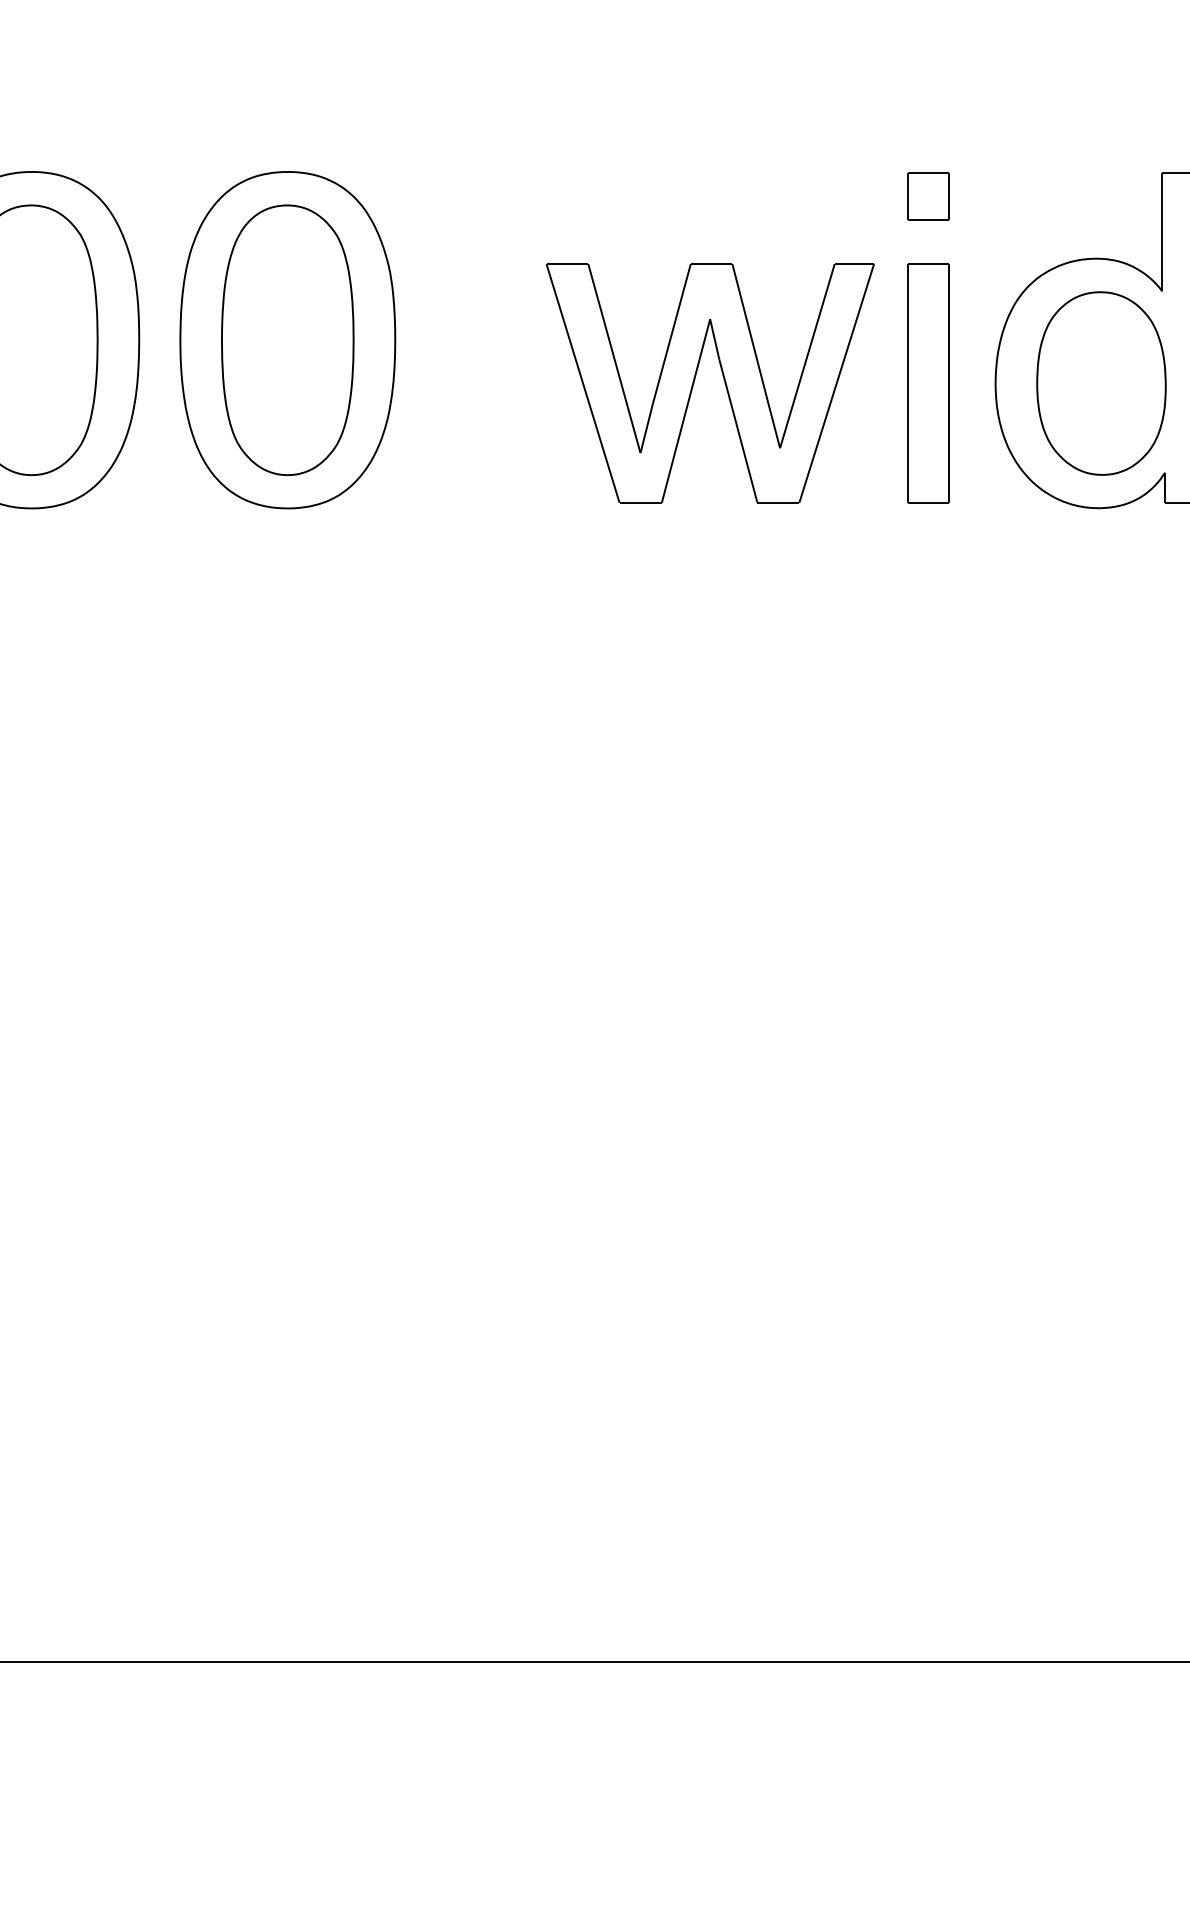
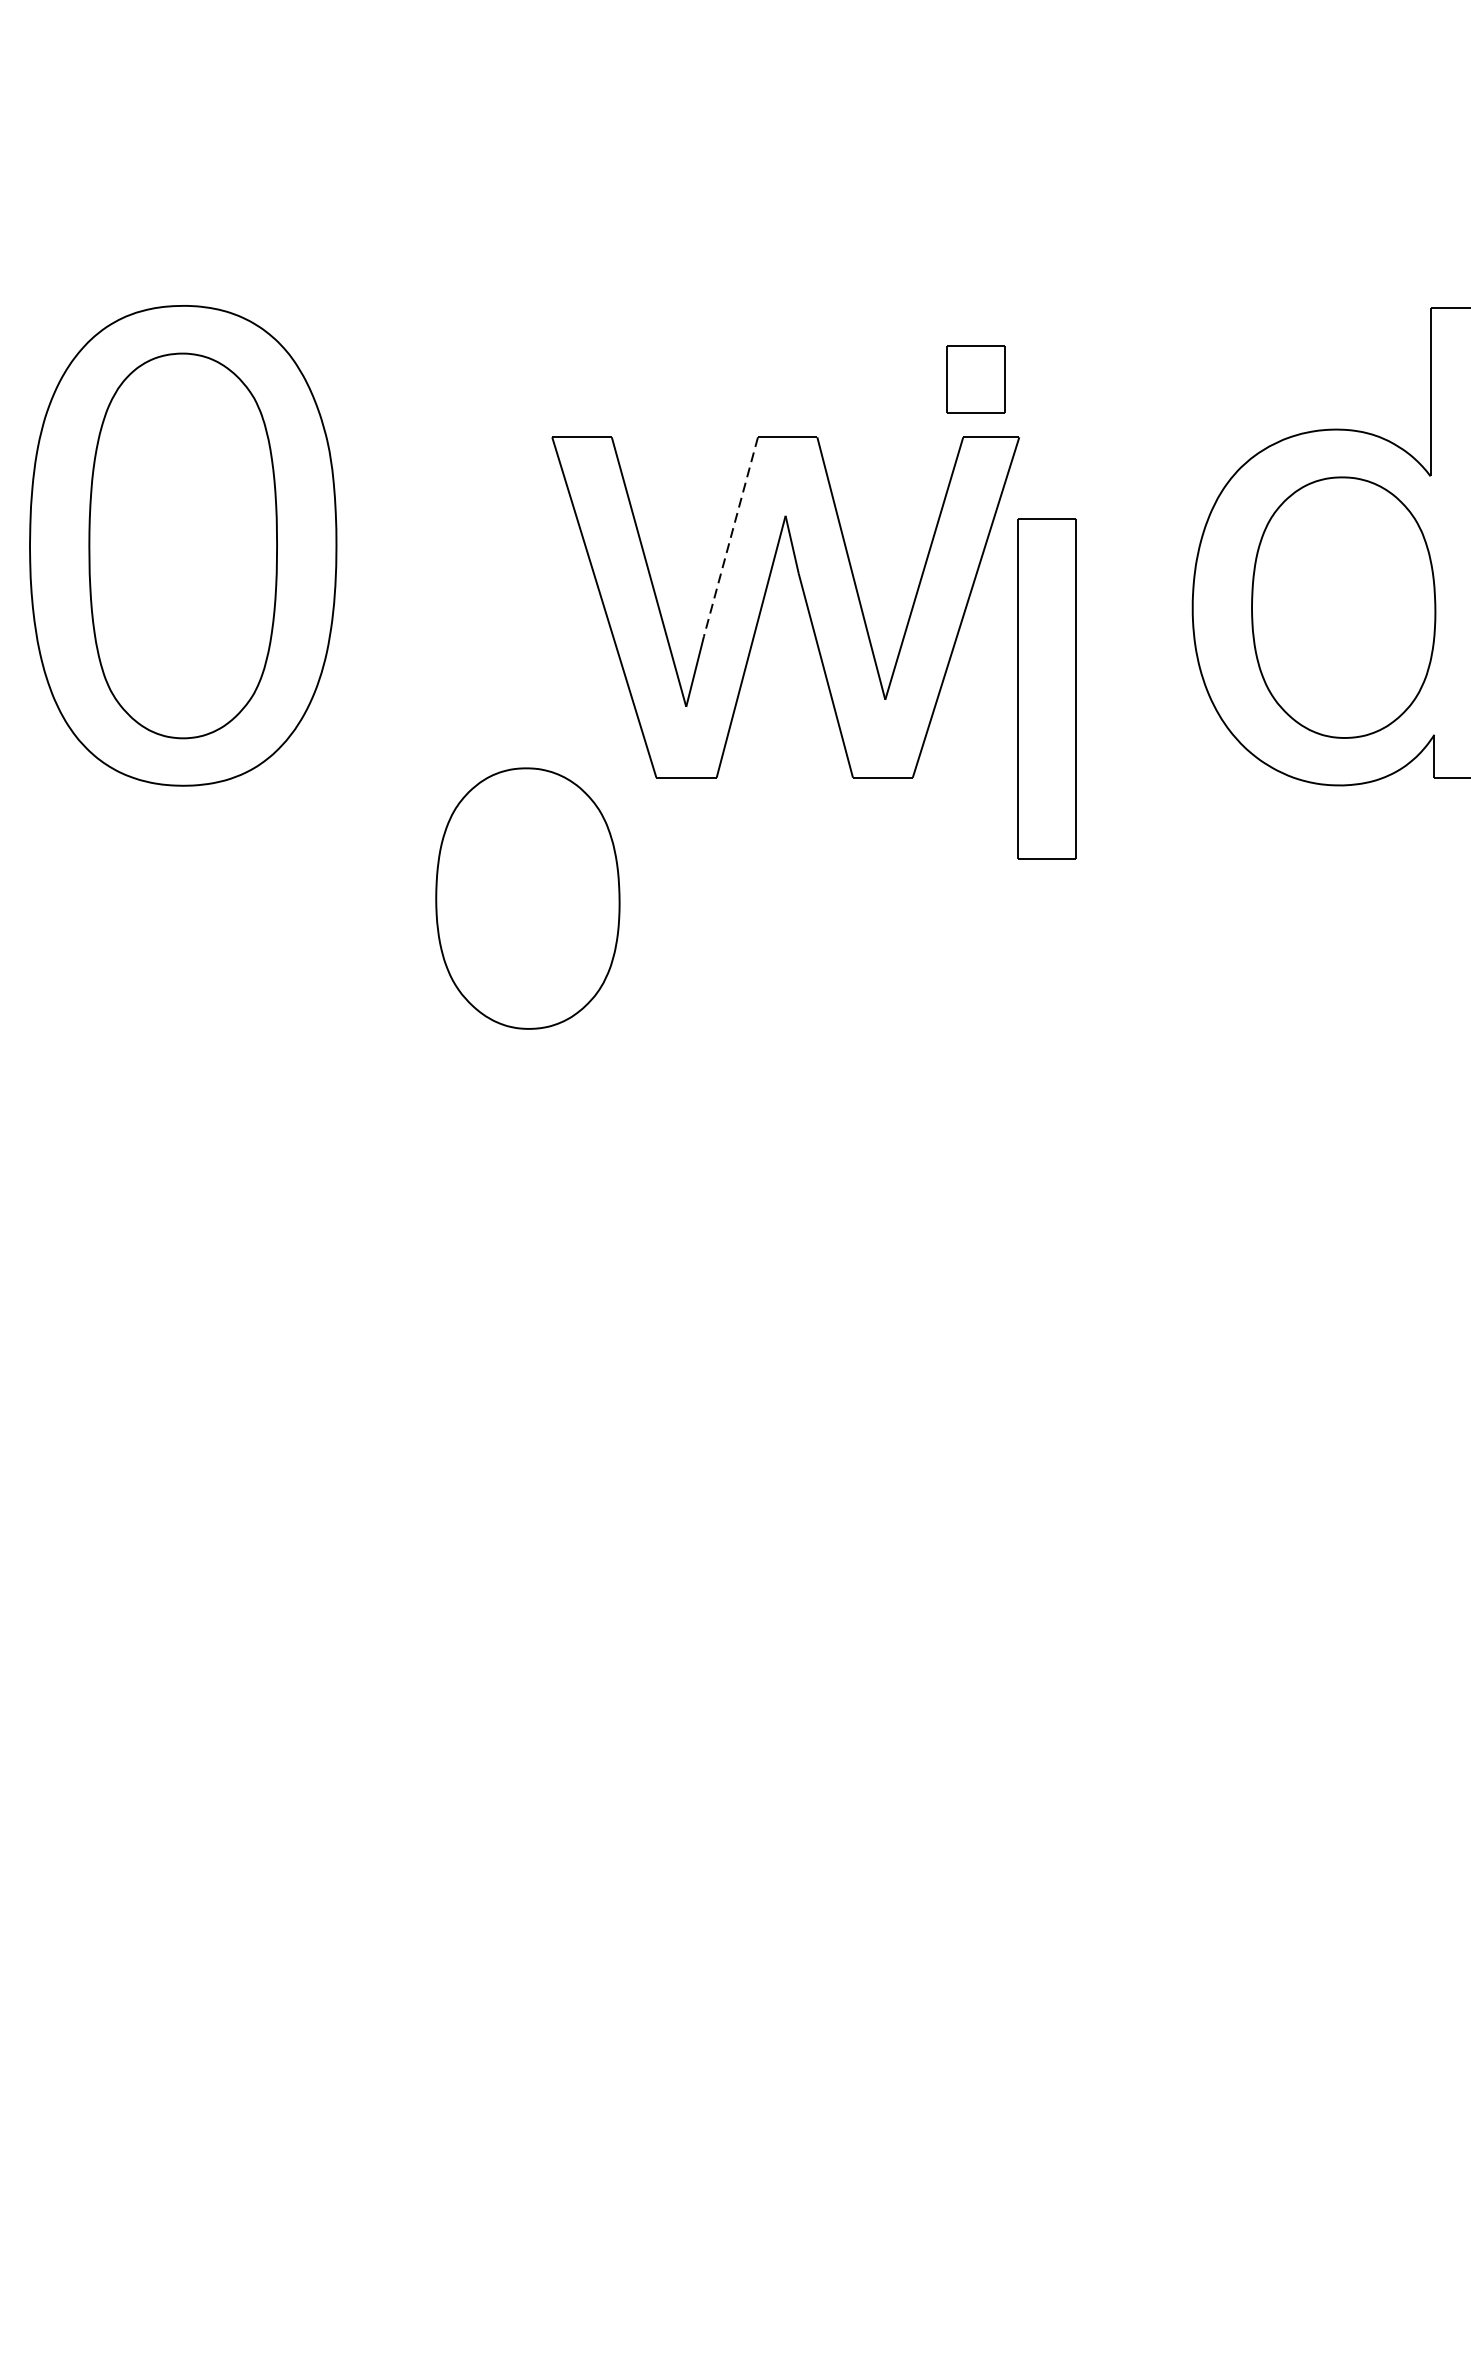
part: (928, 196) -> (975, 379), moved
line: (671, 334) -> (730, 537), solid -> dashed
part: (928, 383) -> (1047, 688), moved
part: (529, 587) -> (527, 898), added

